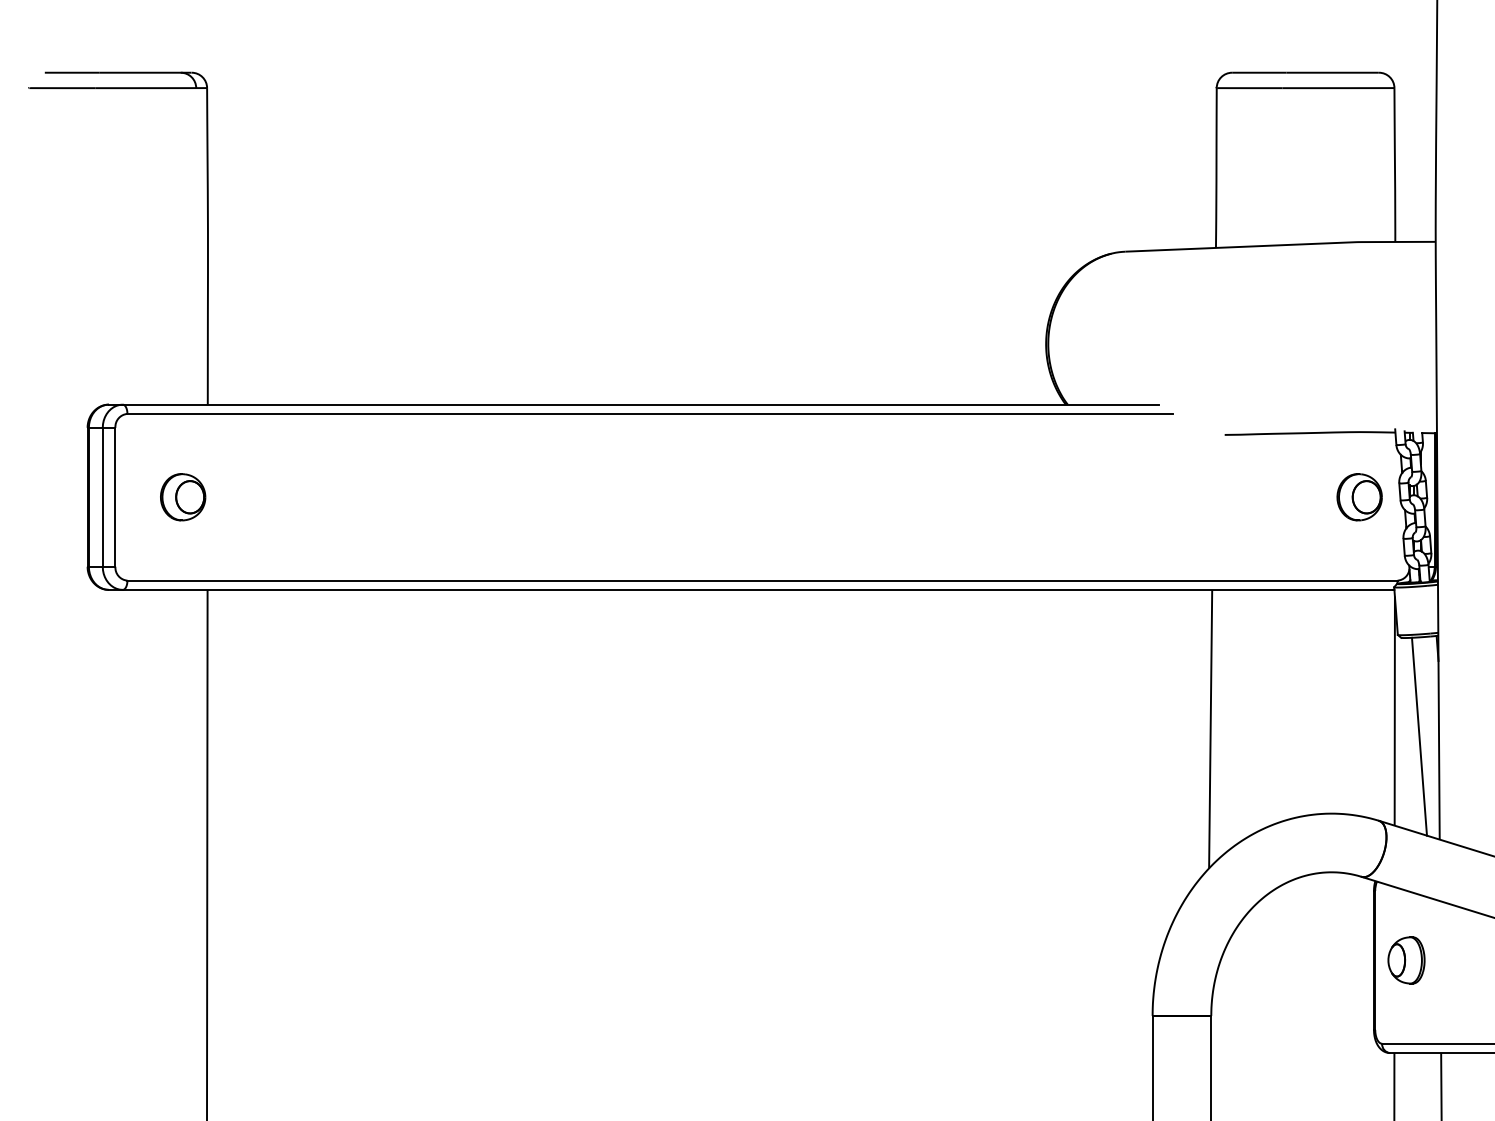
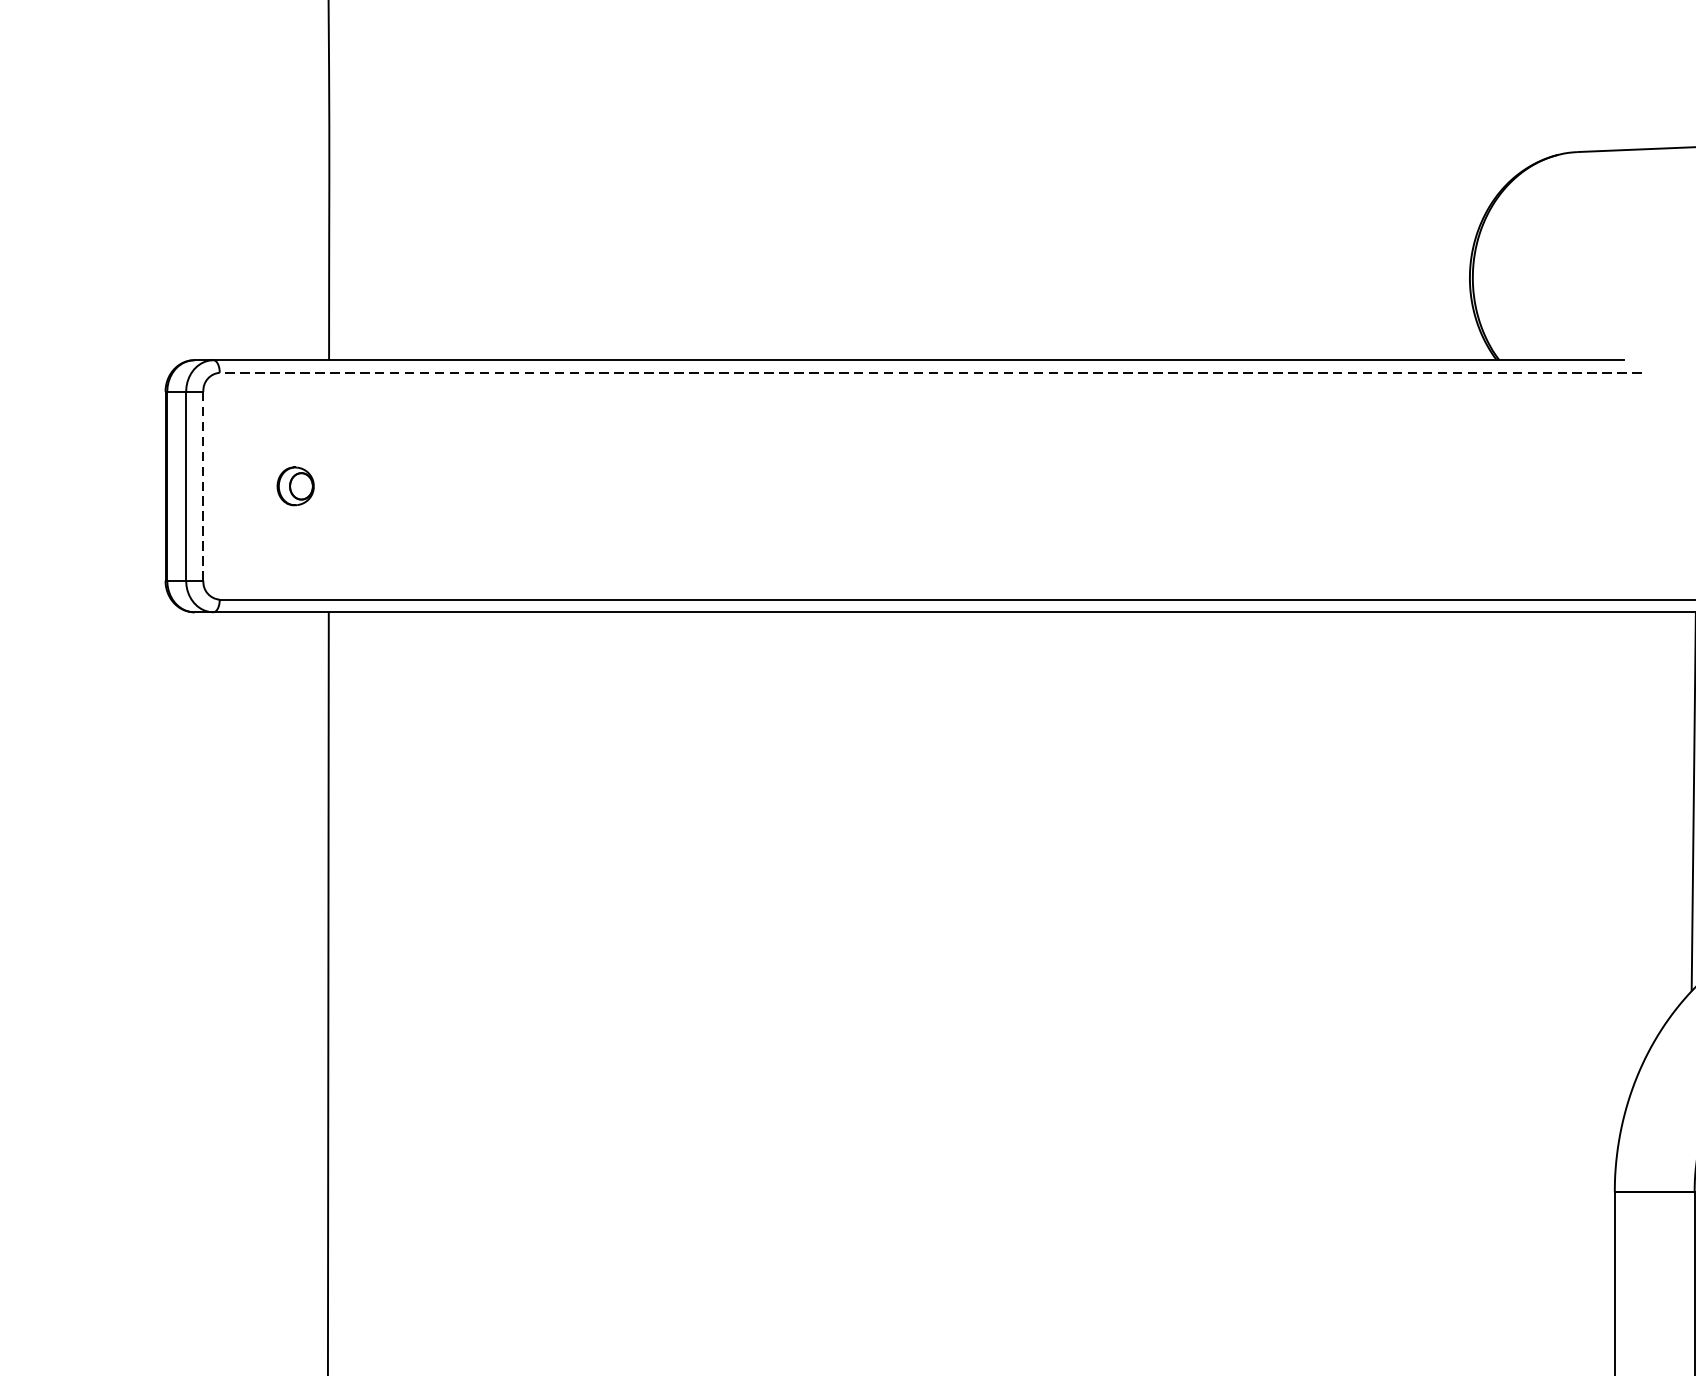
line: (649, 413) -> (930, 372), solid -> dashed
line: (115, 497) -> (203, 486), solid -> dashed
part: (183, 497) -> (296, 486), size x0.6

